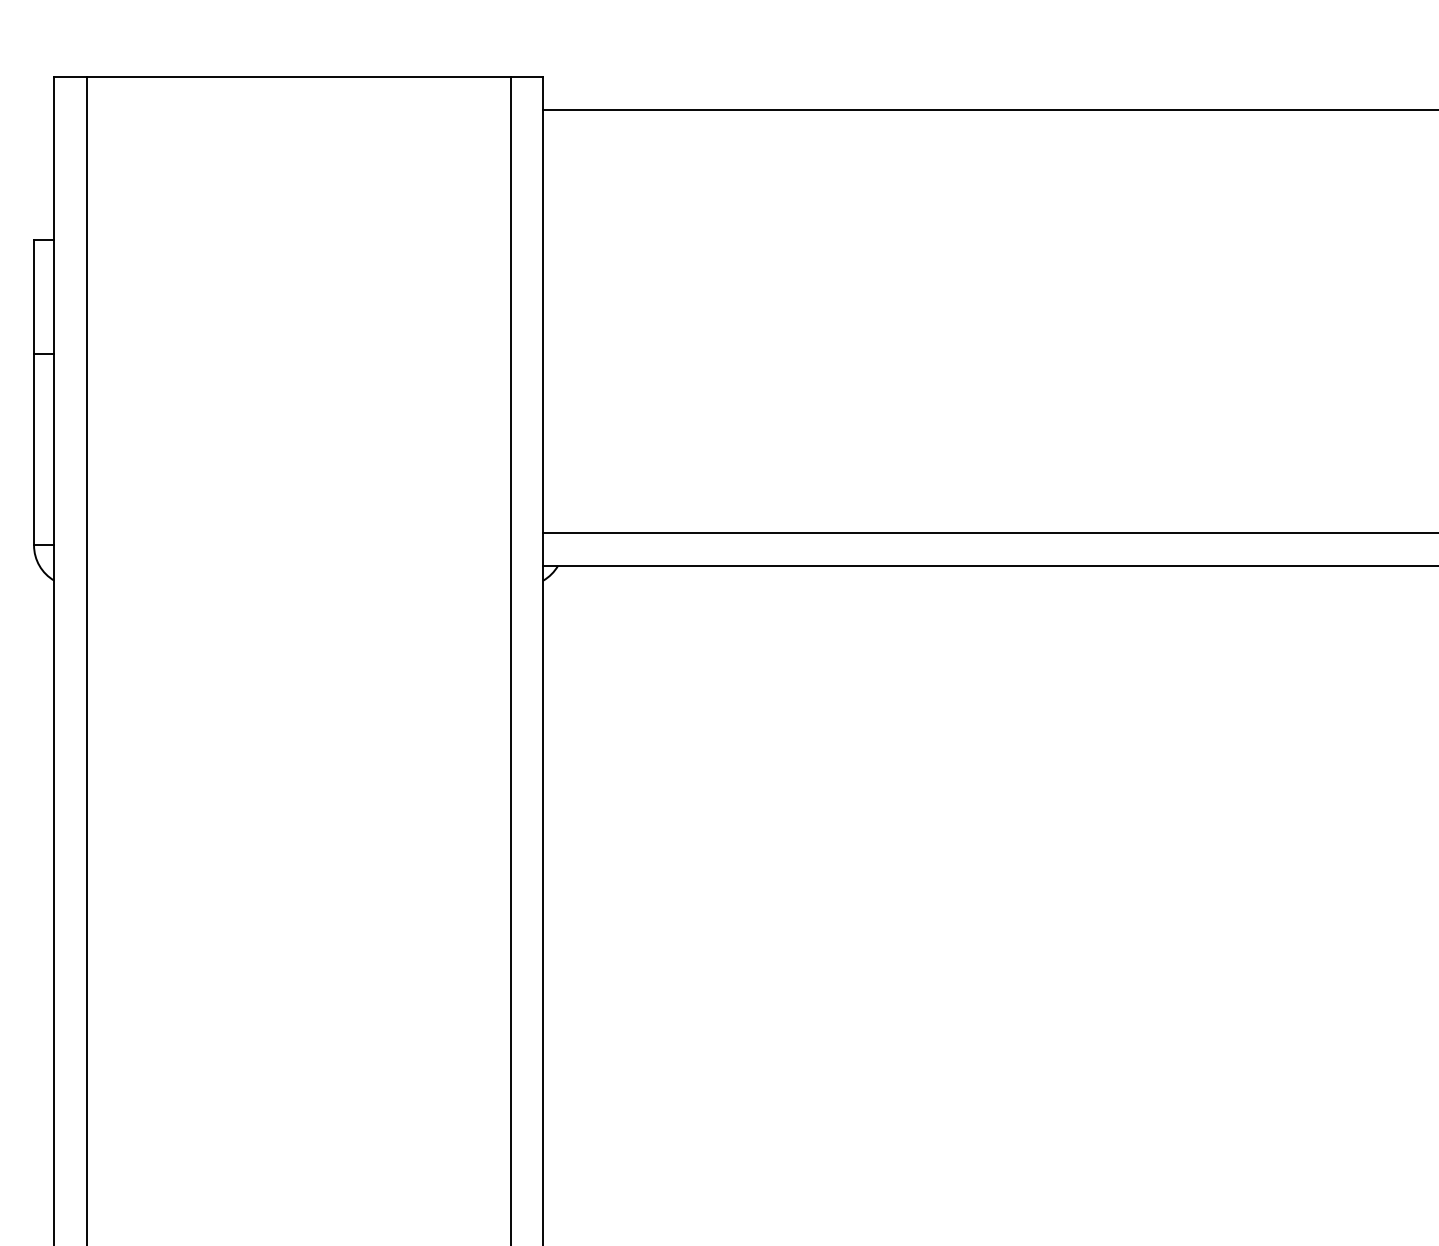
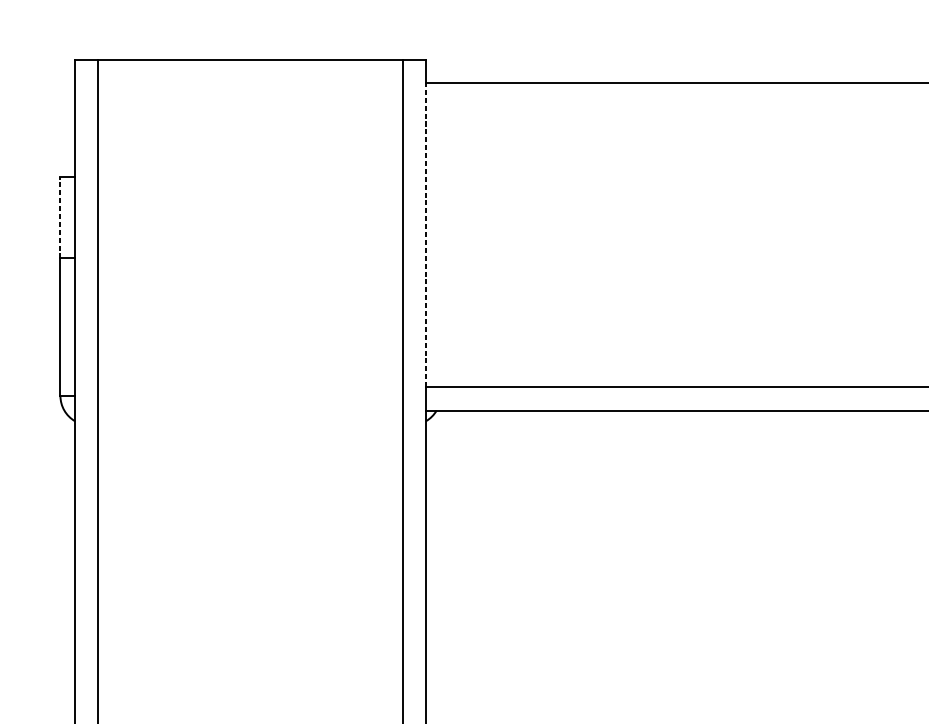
line: (34, 296) -> (60, 217), solid -> dashed
line: (543, 321) -> (426, 235), solid -> dashed

